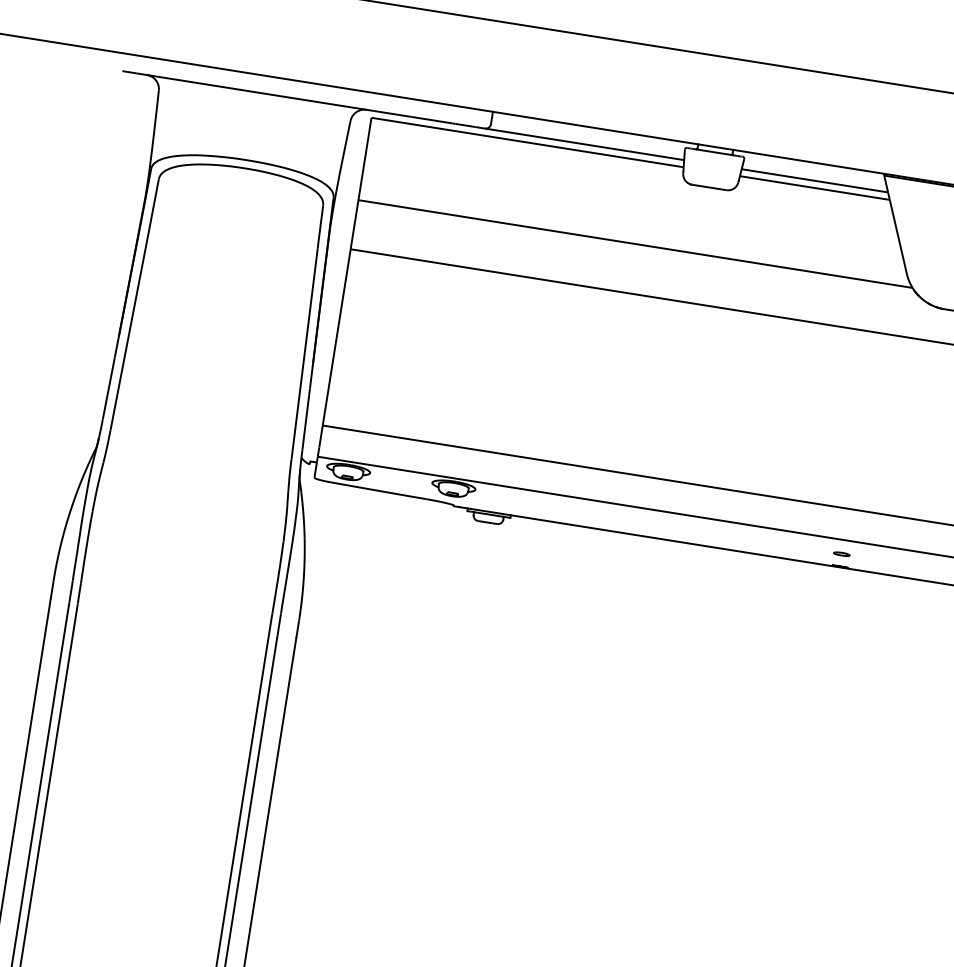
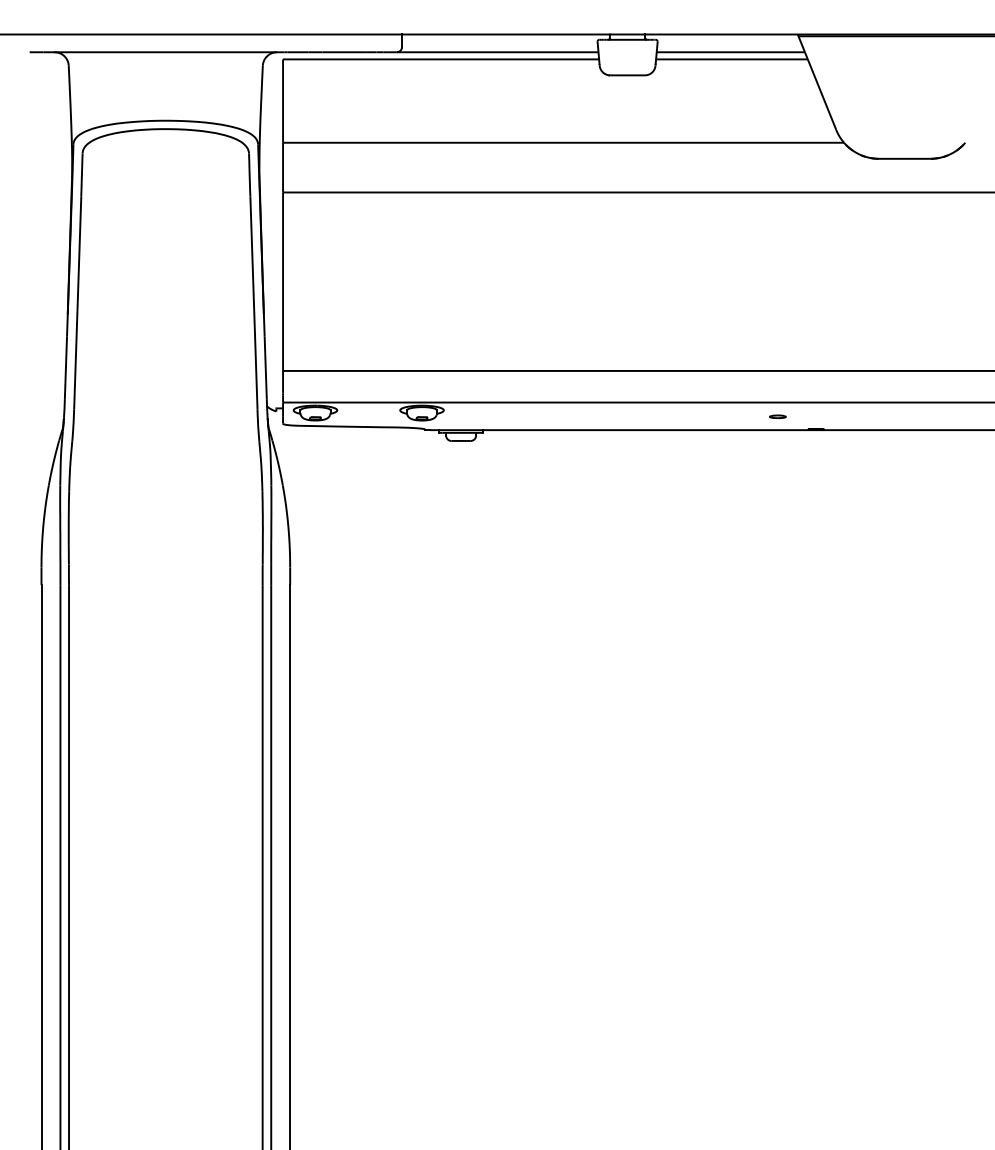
part: (841, 553) -> (777, 416), moved

